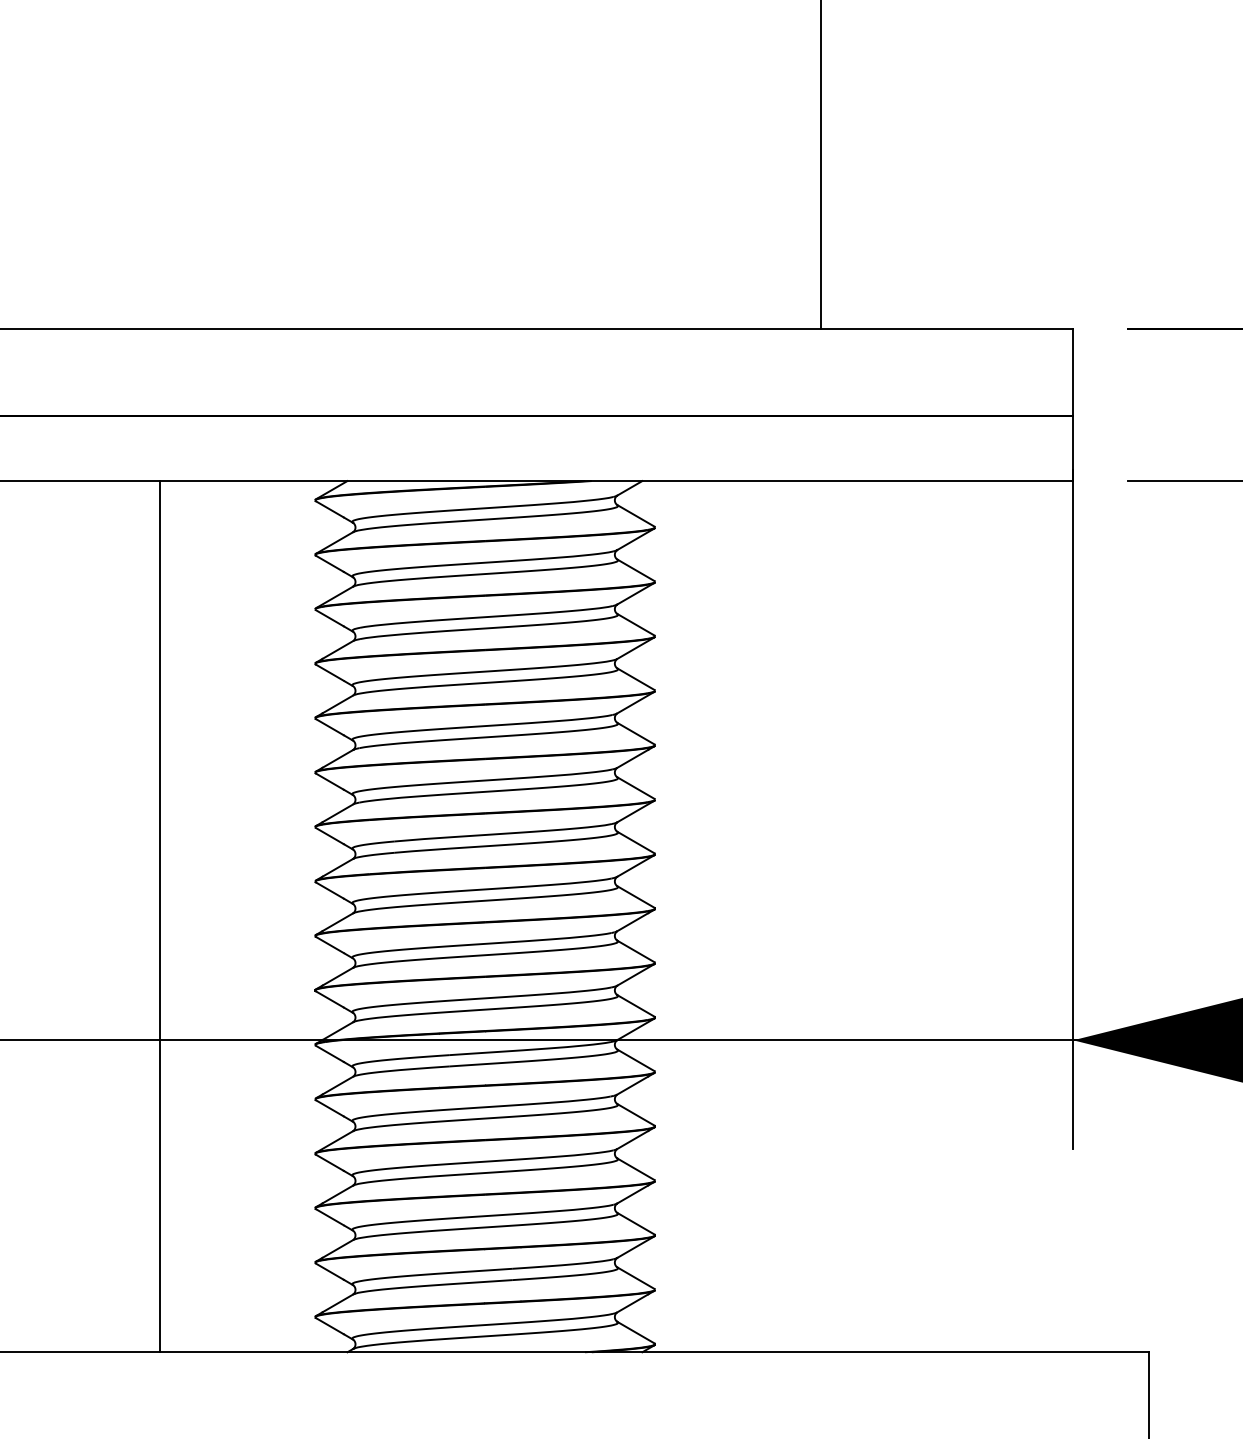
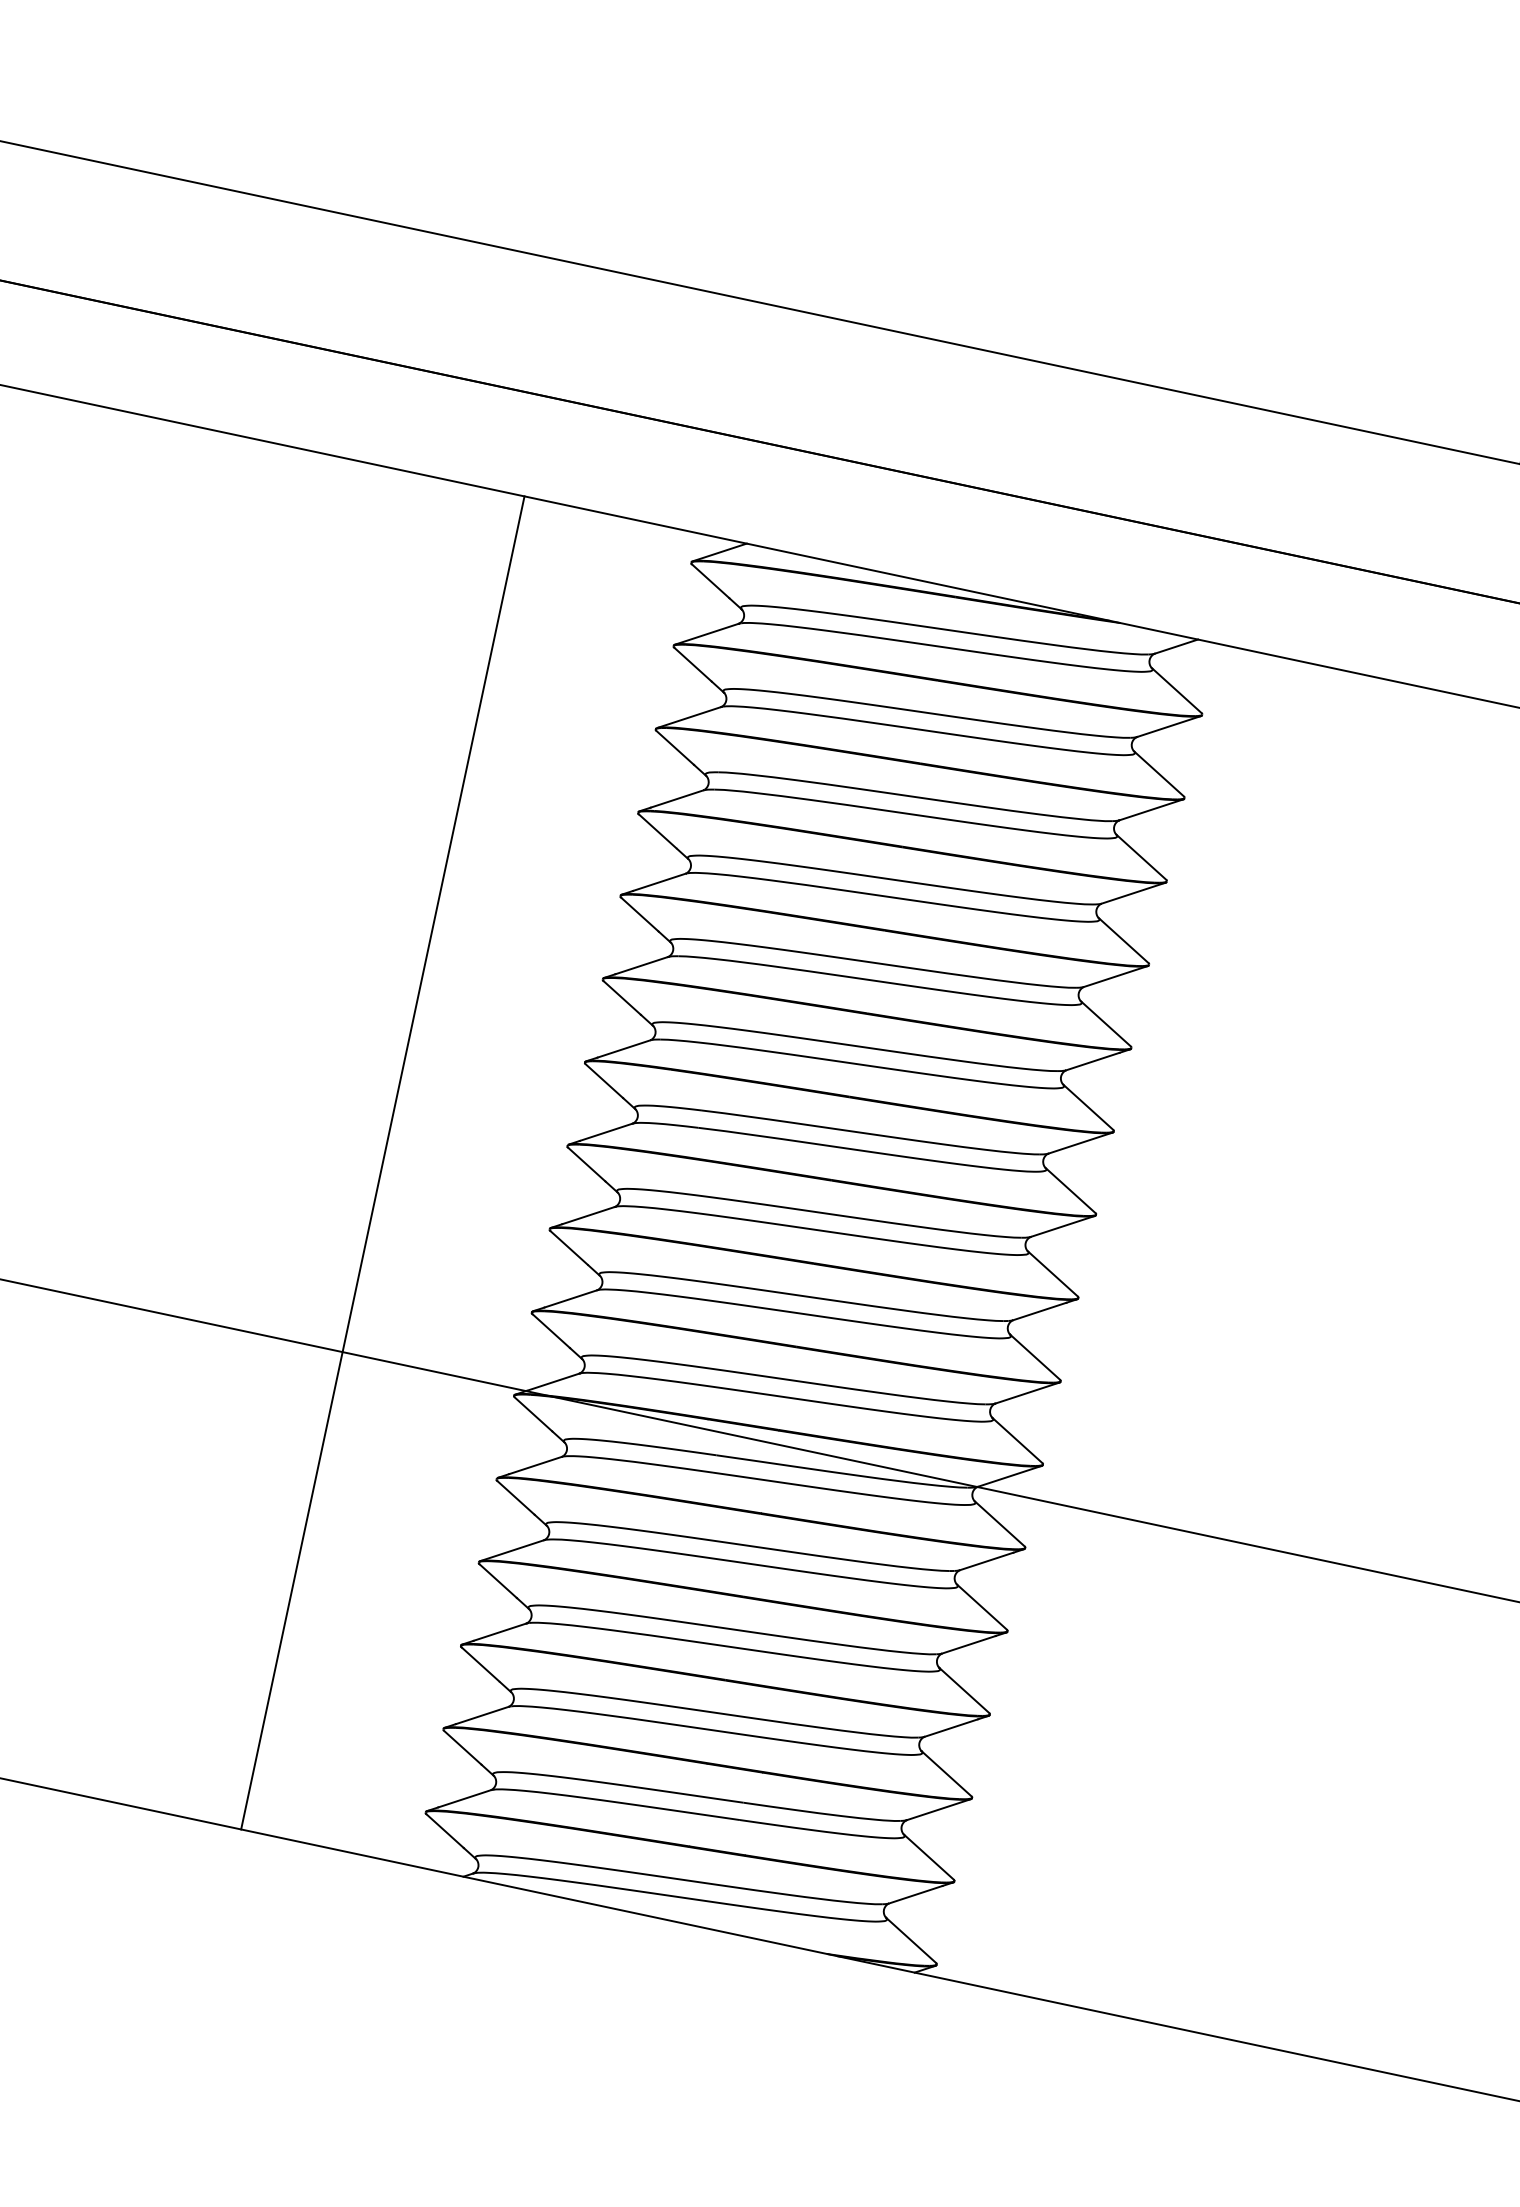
line: (160, 916) -> (383, 1162), moved

